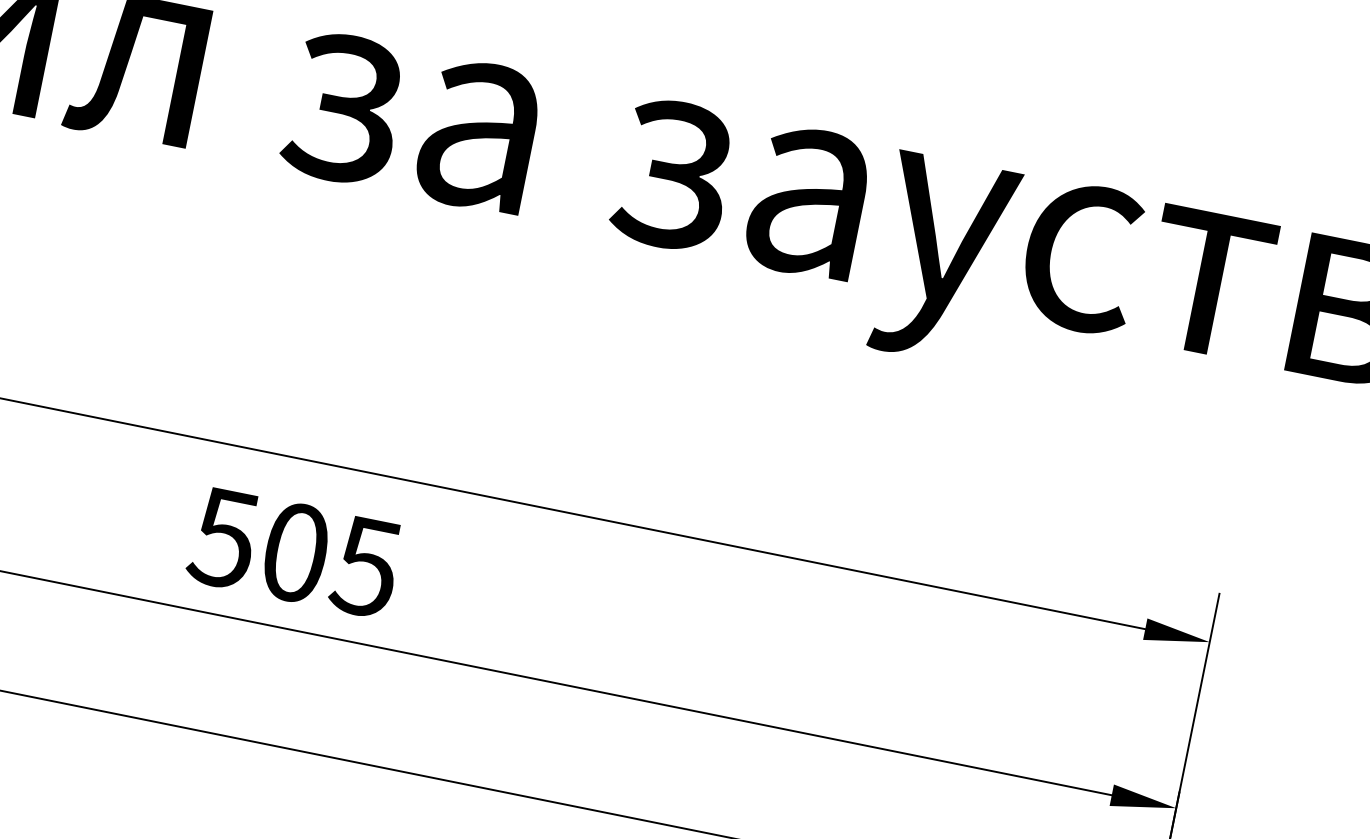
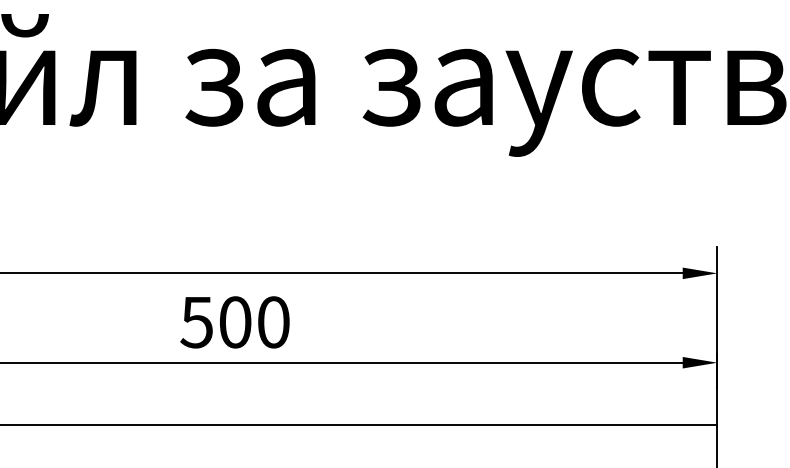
text: (364, 566) -> (272, 322), 505 -> 500

